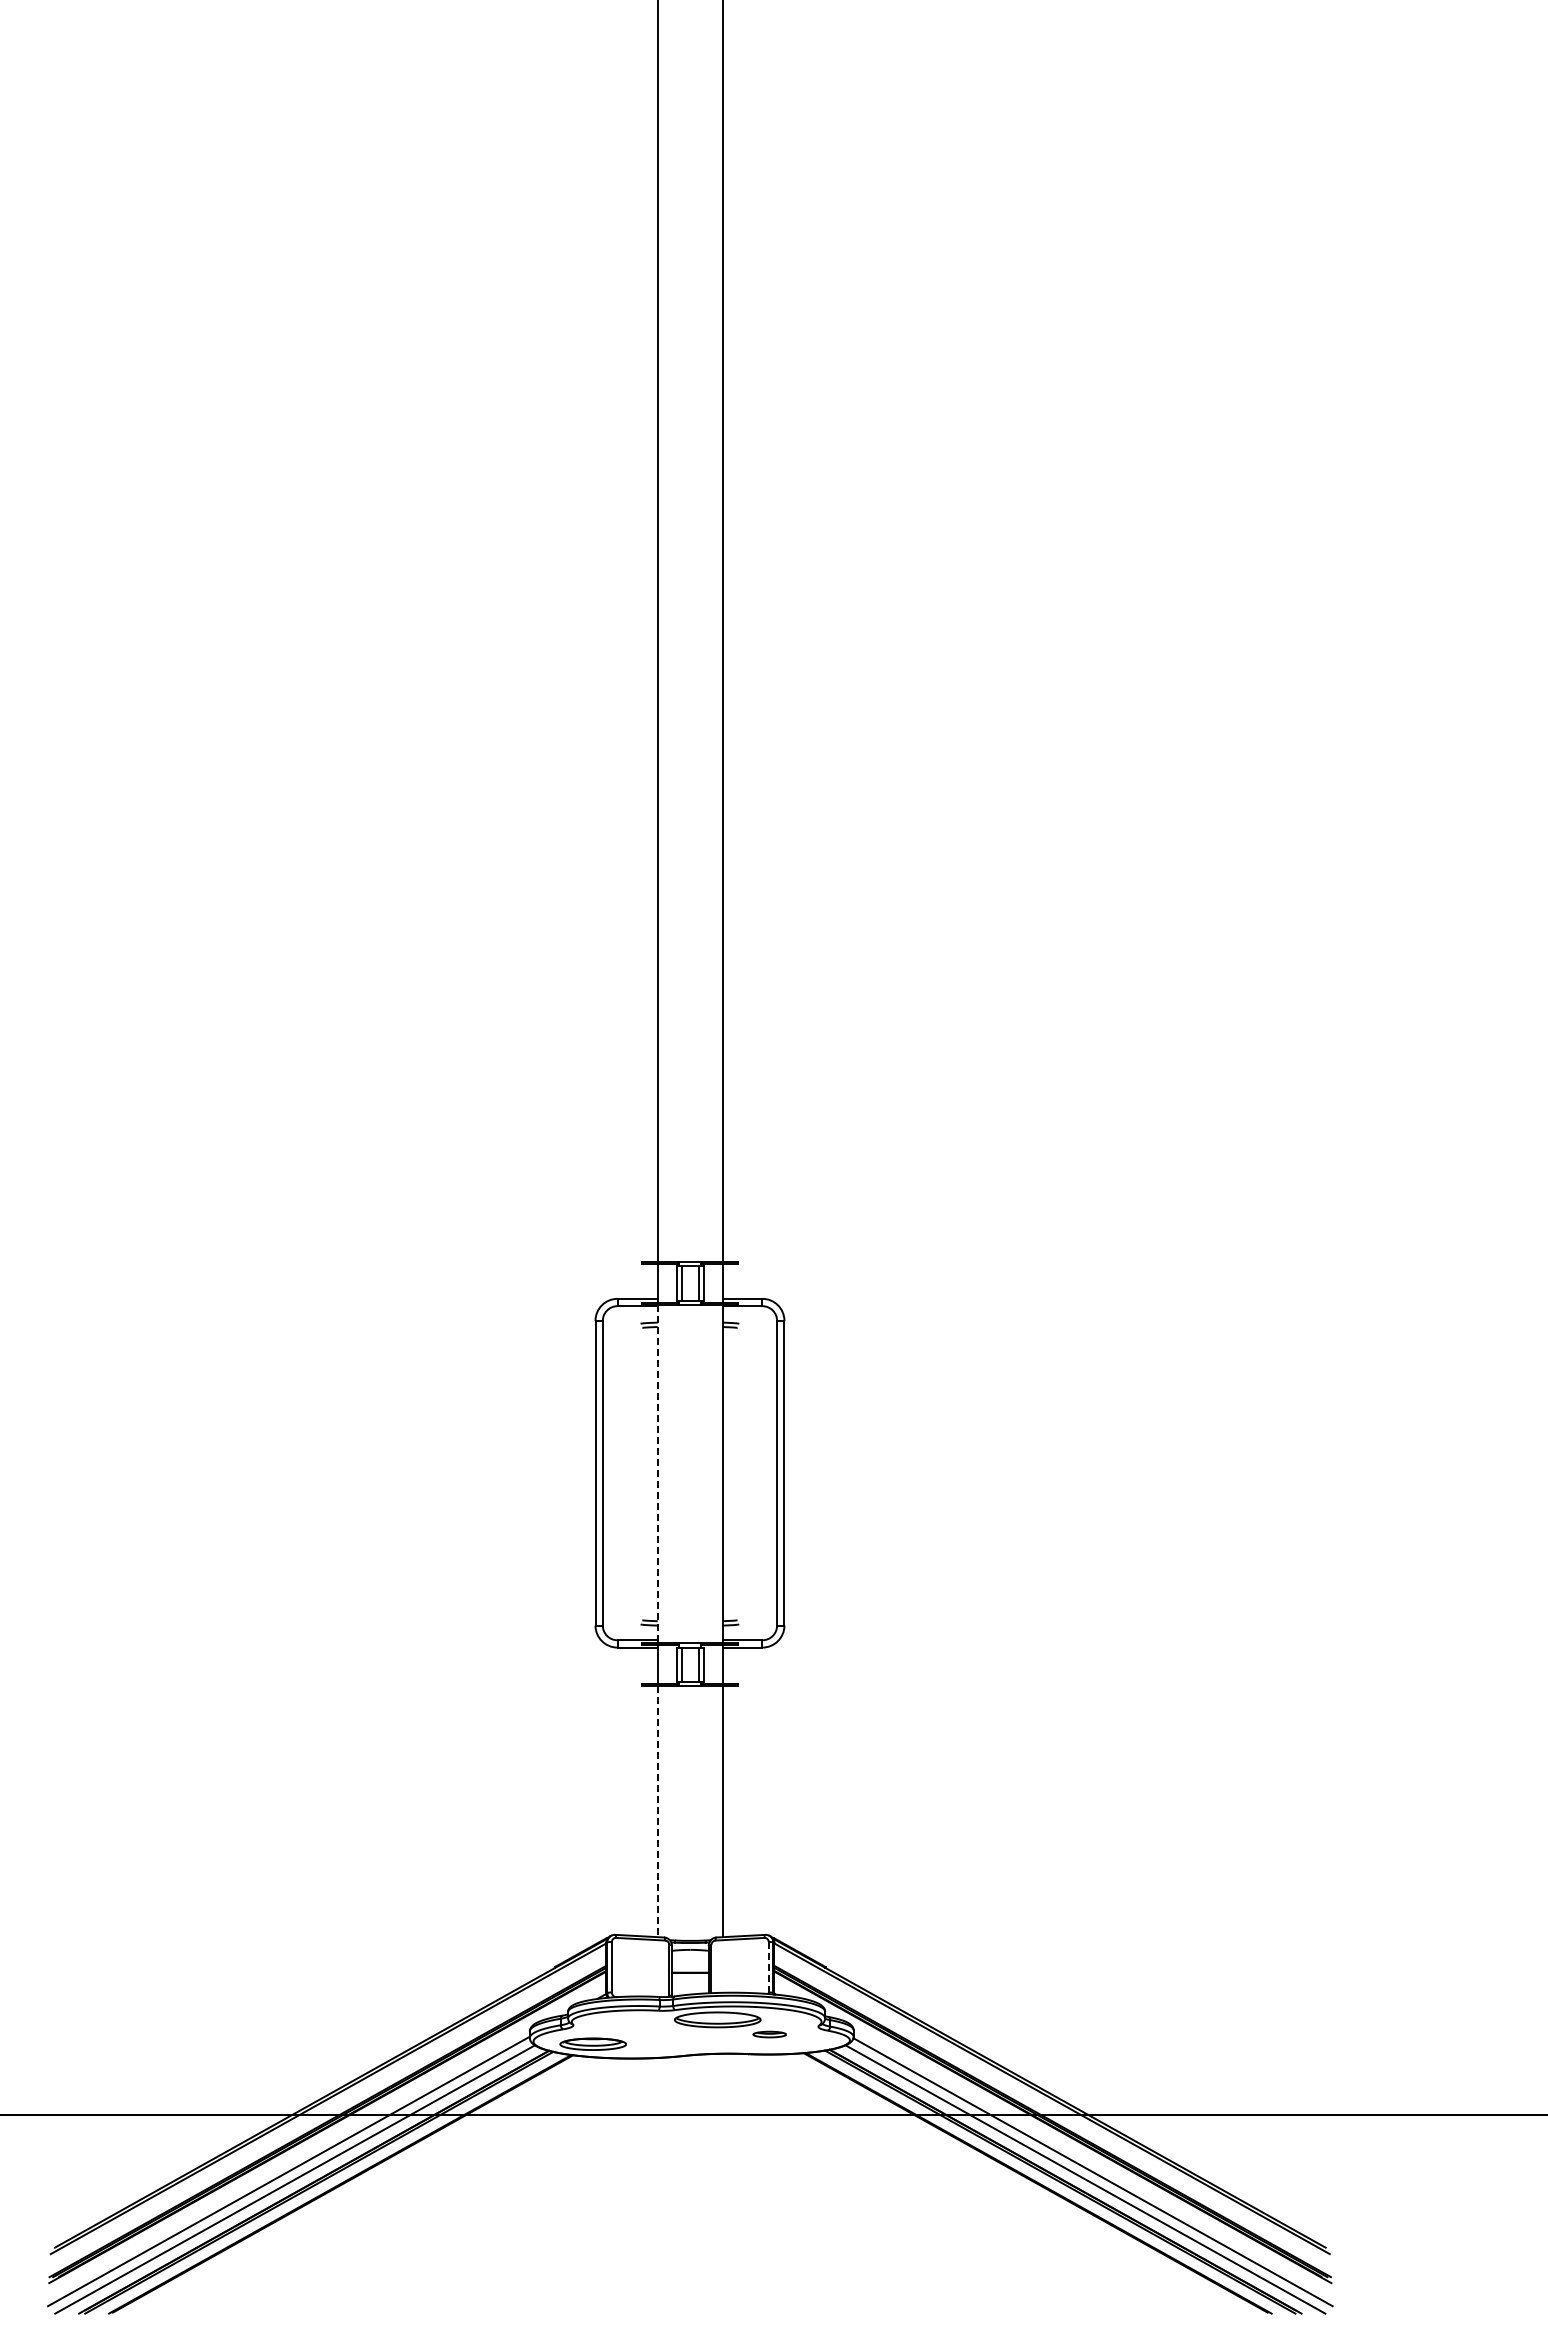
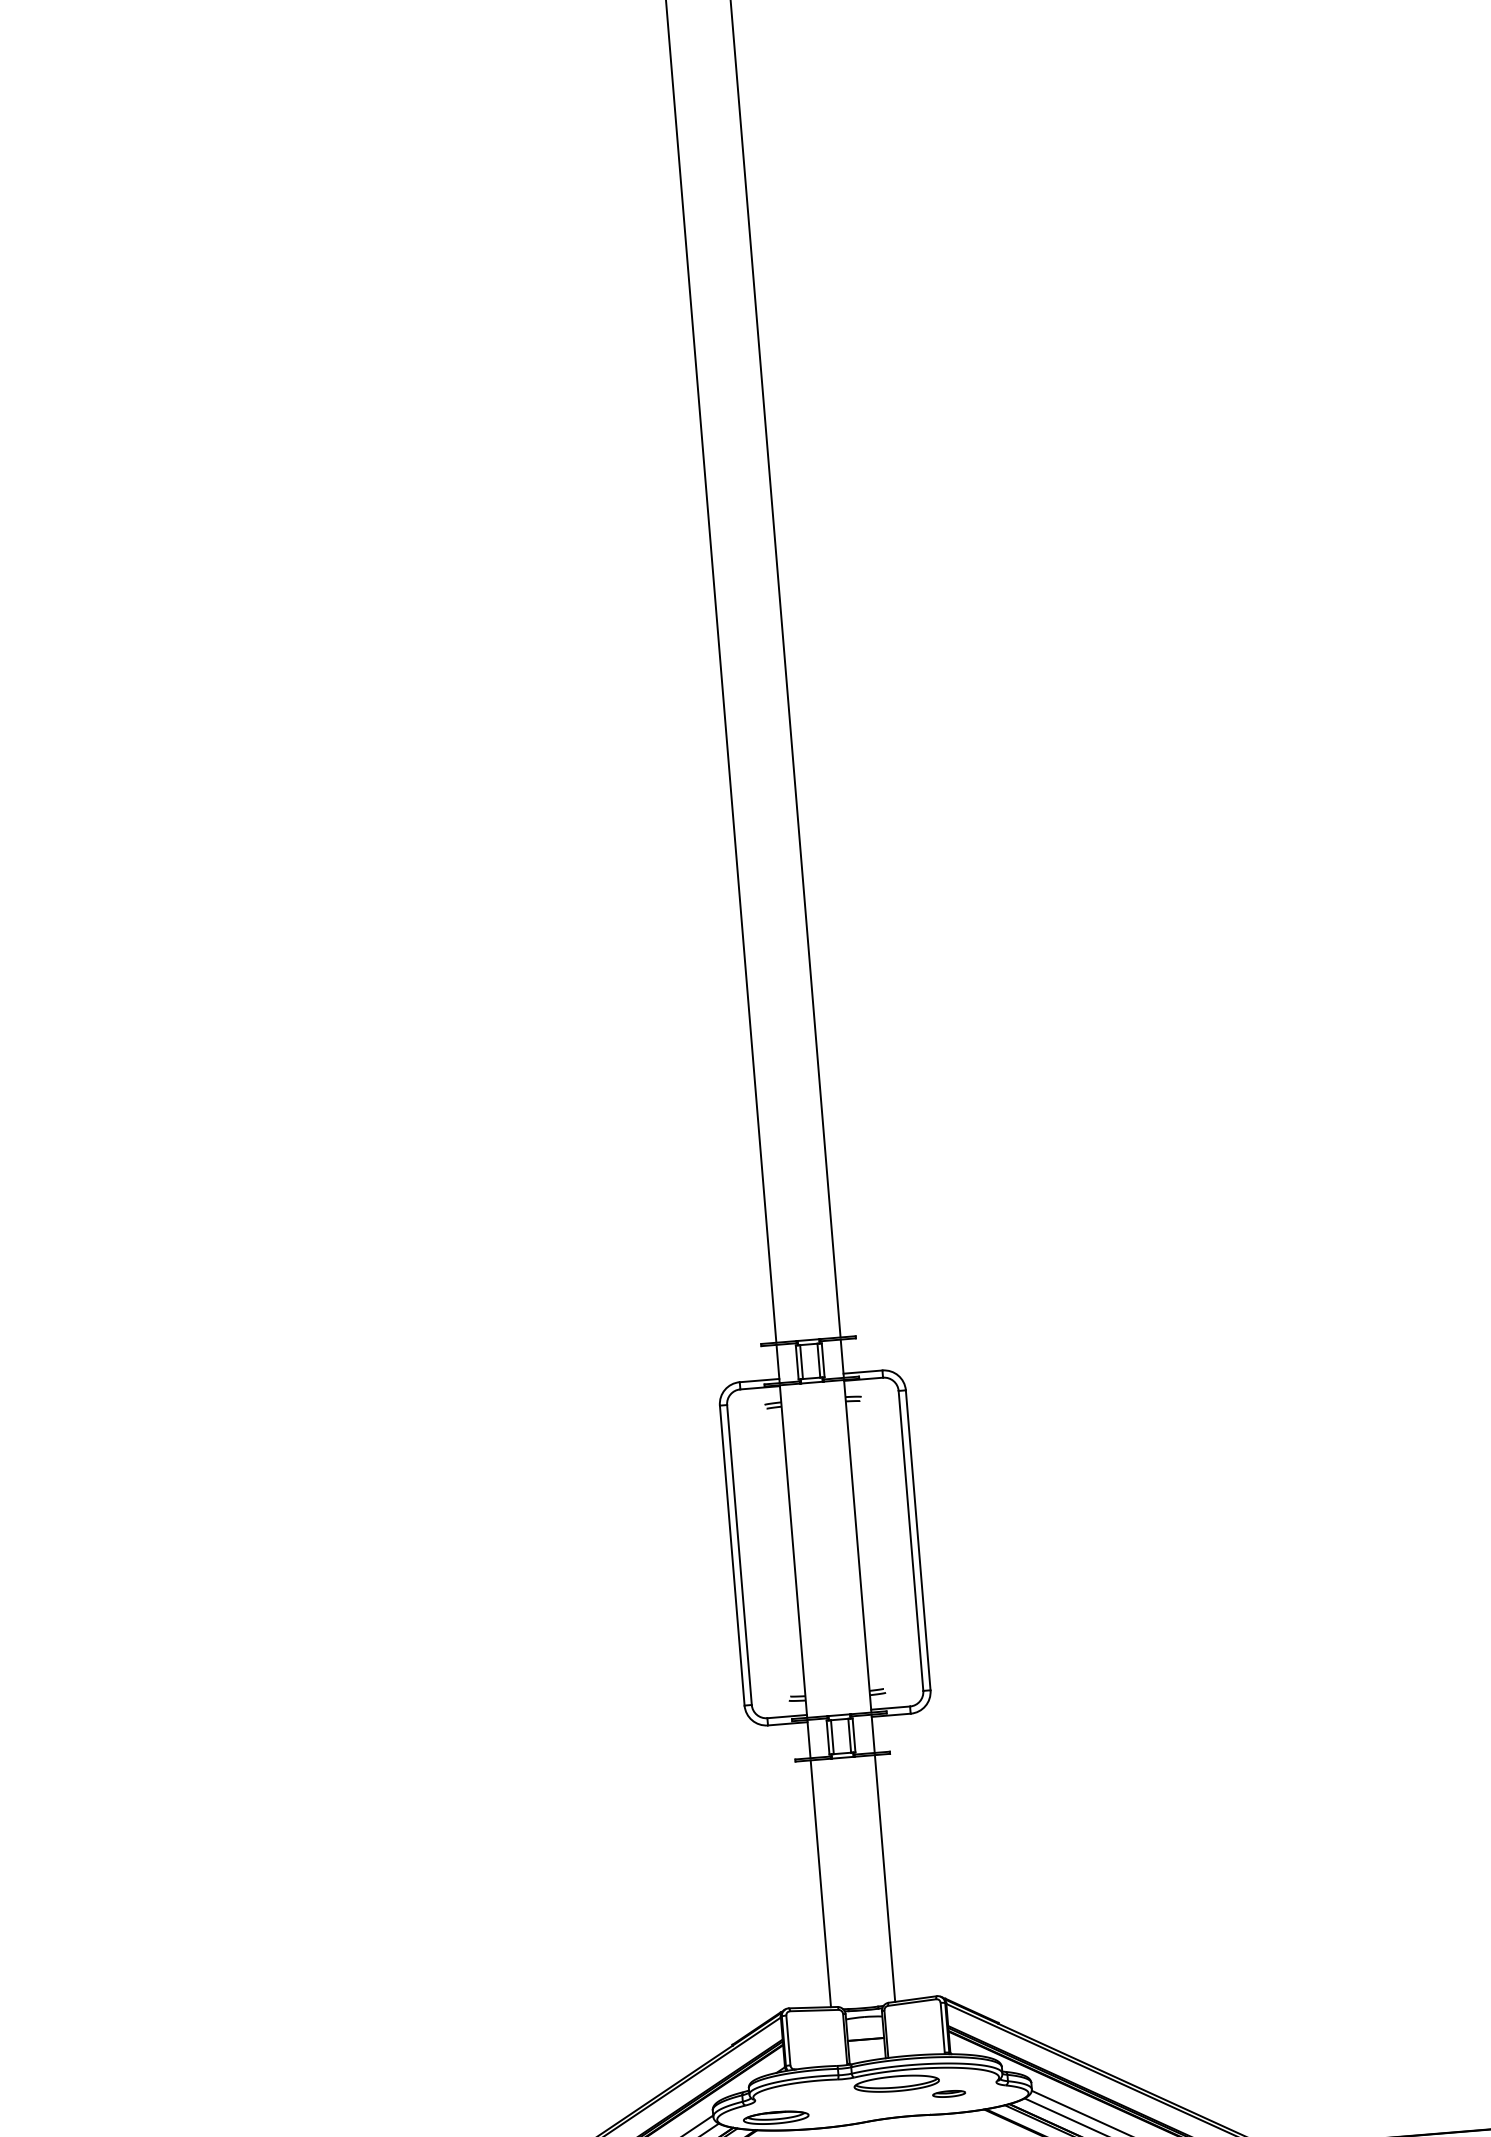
line: (657, 1474) -> (793, 1551), dashed -> solid
line: (657, 1812) -> (820, 1884), dashed -> solid
line: (768, 1966) -> (942, 2027), dashed -> solid

